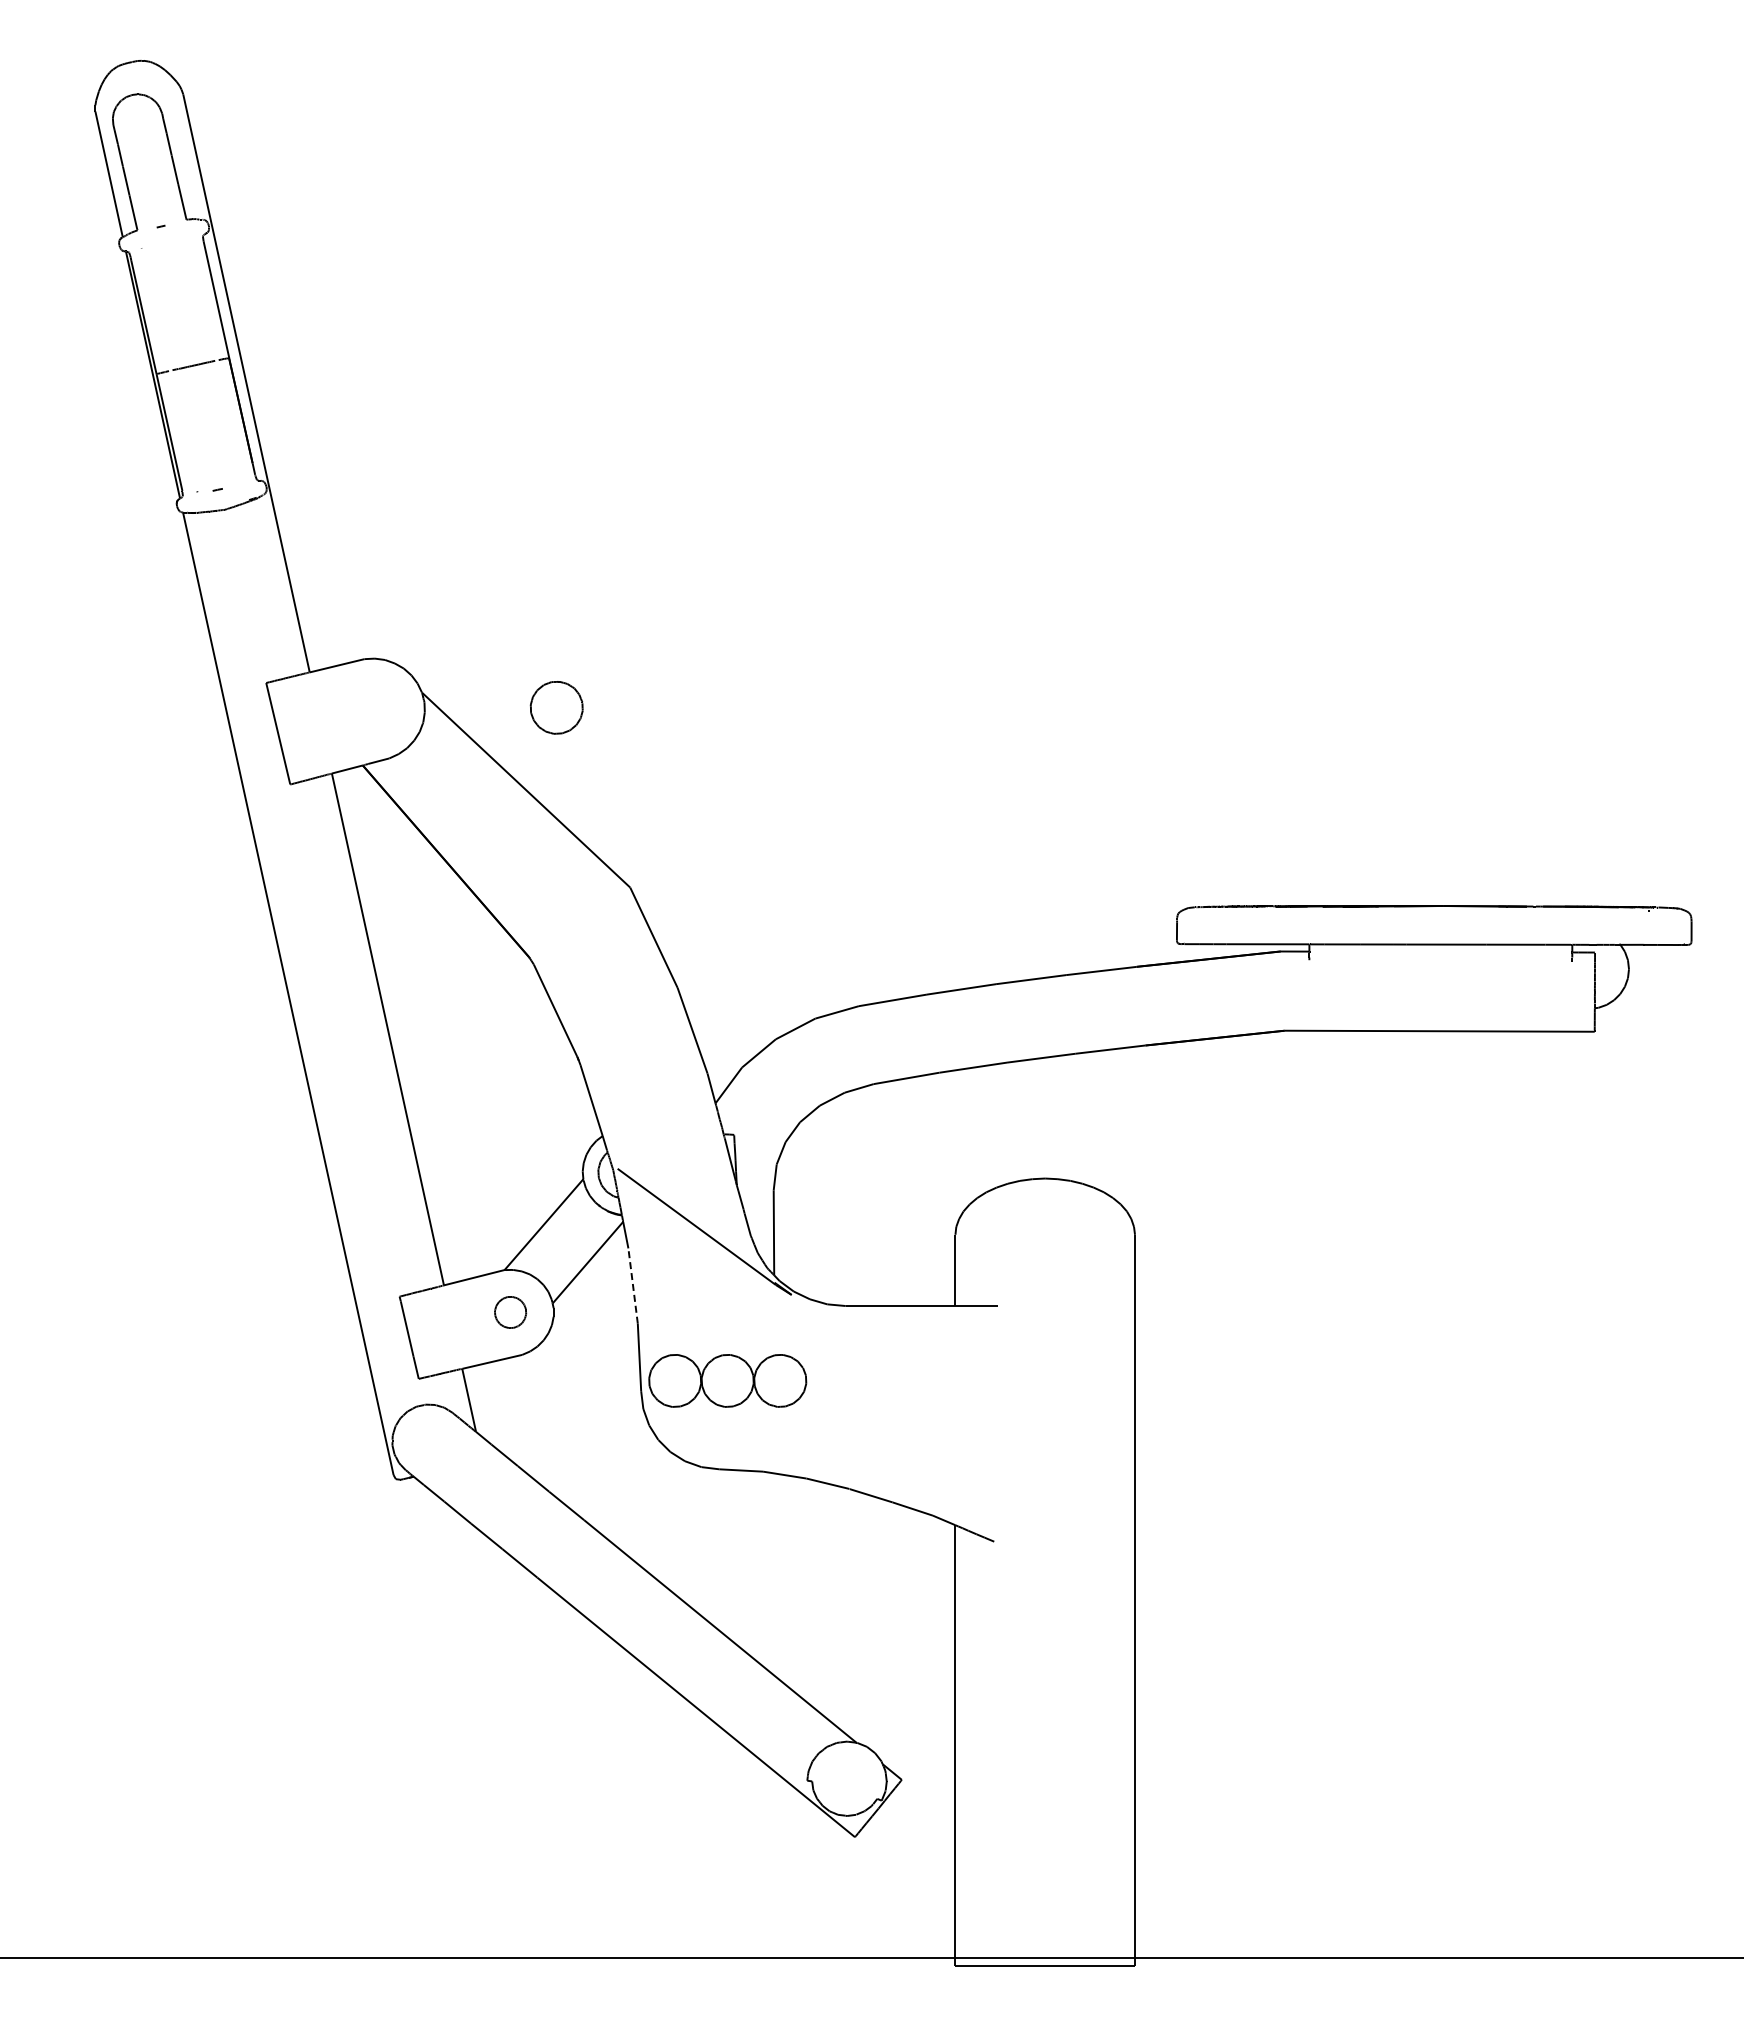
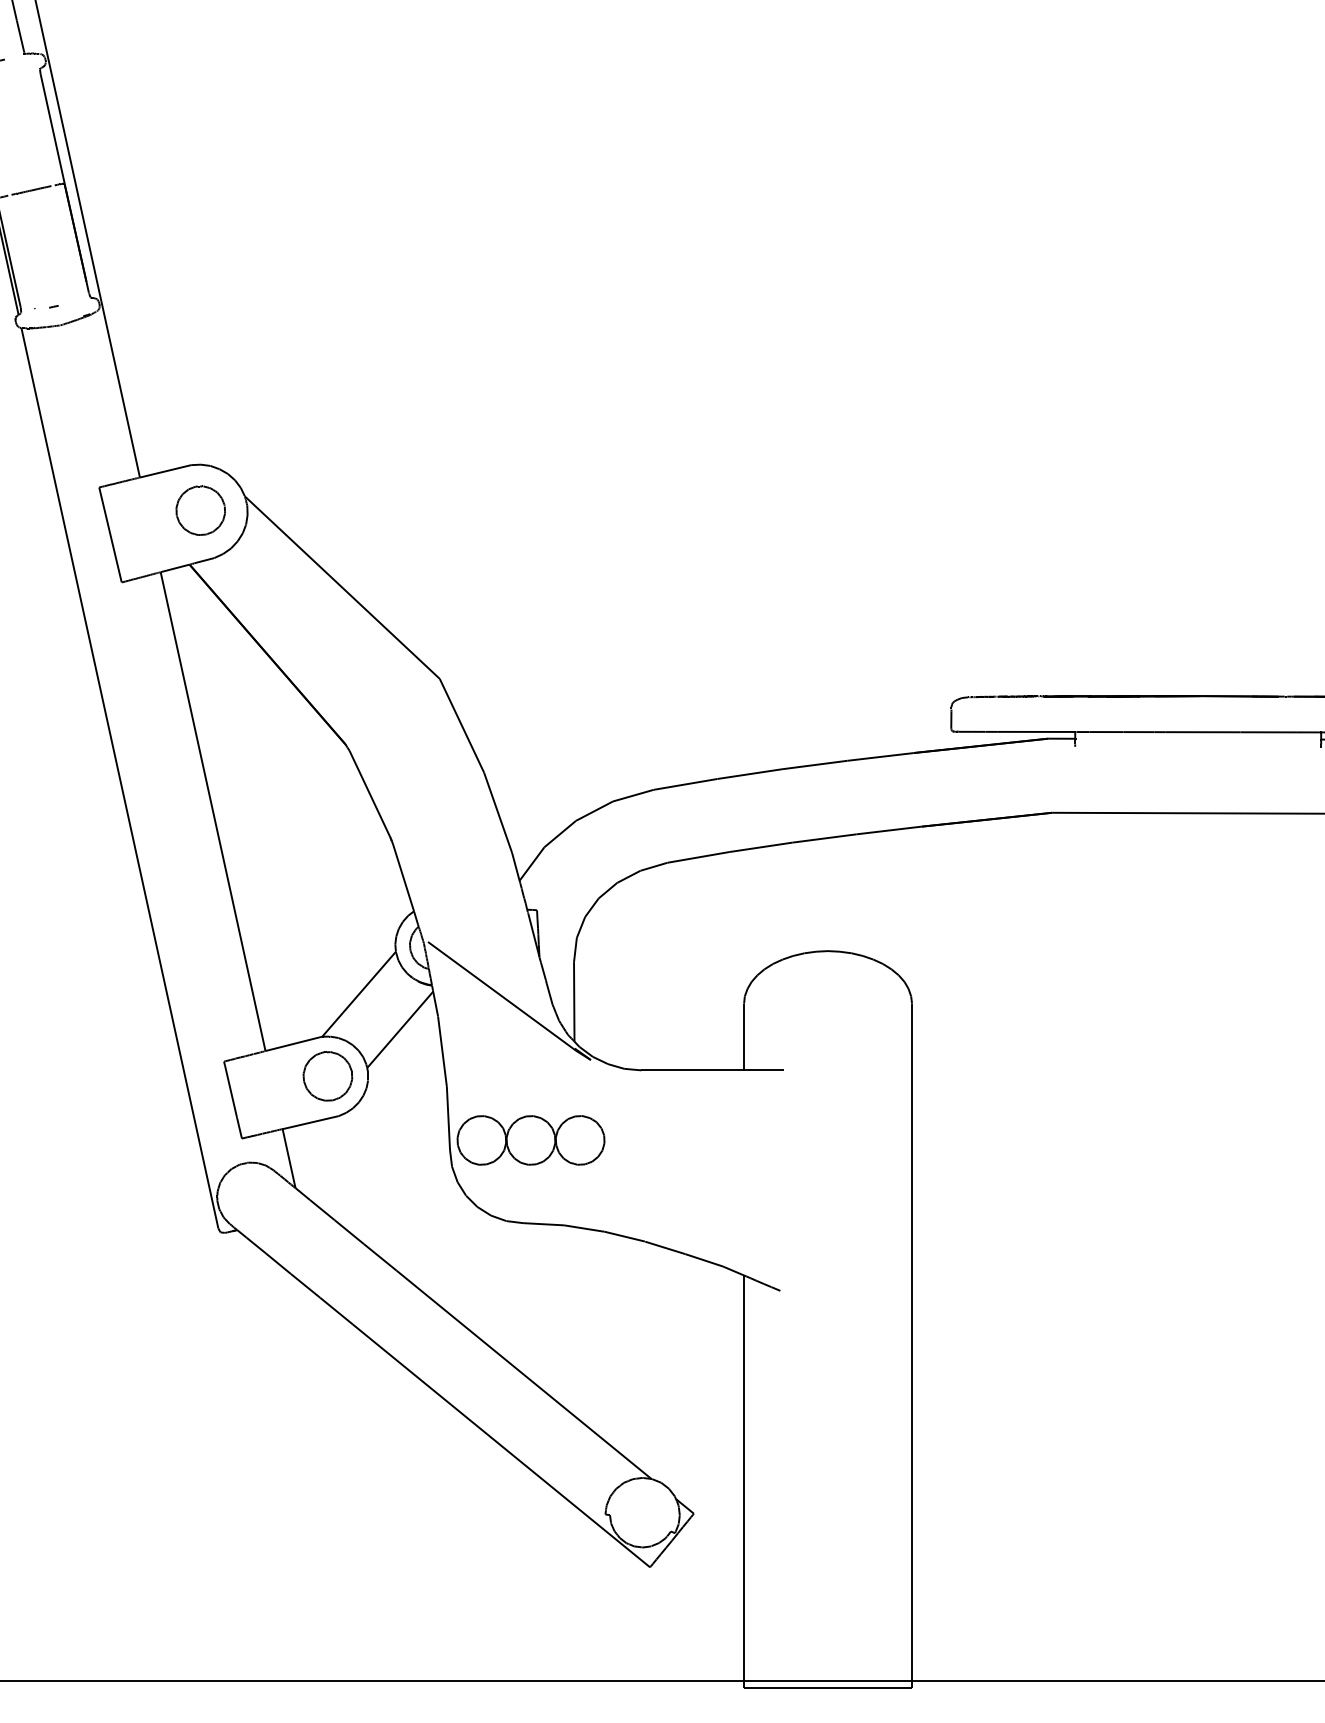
part: (556, 707) -> (200, 510), moved
line: (633, 1286) -> (442, 1052), dashed -> solid
part: (510, 1312) -> (327, 1076), size x1.67

